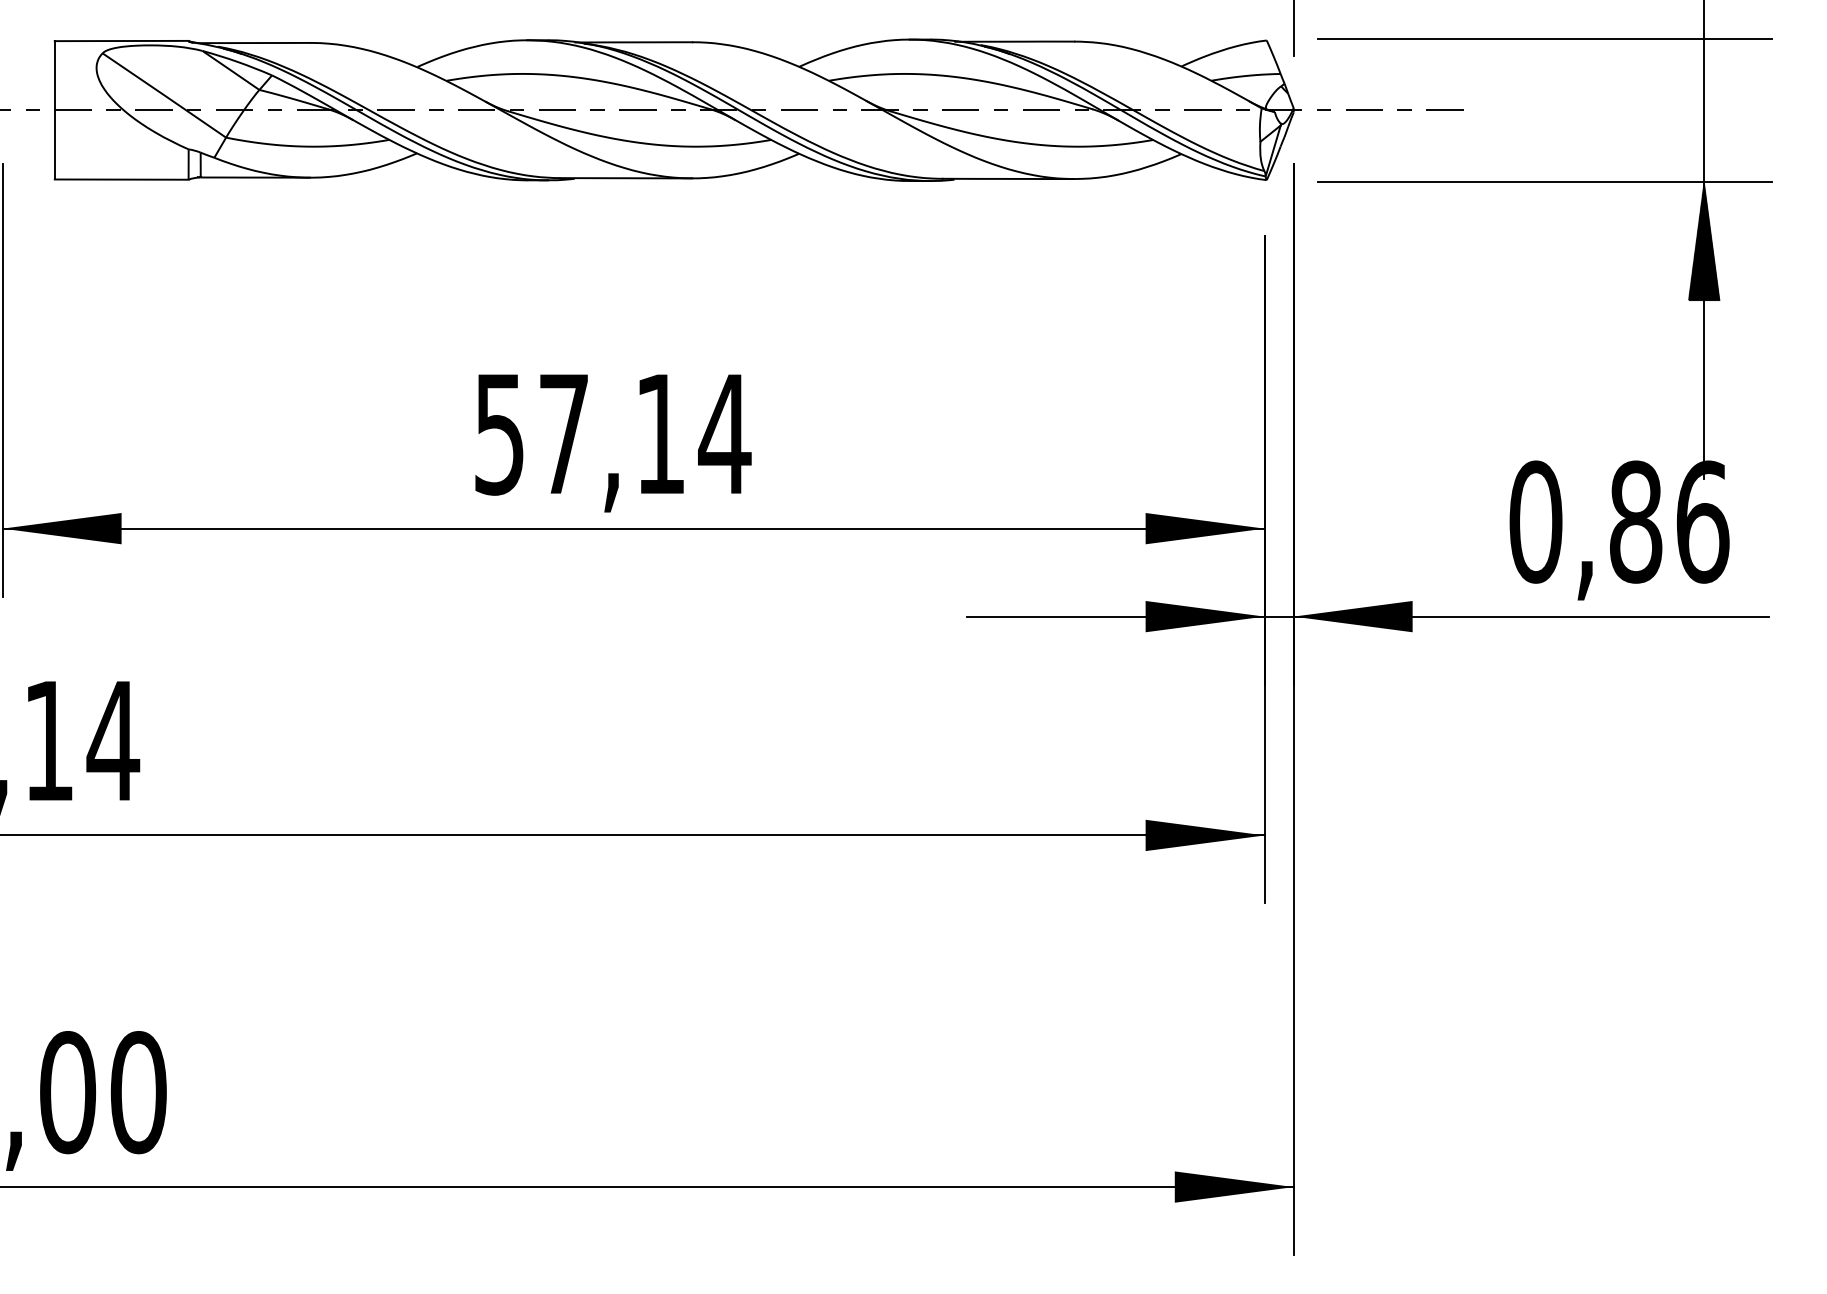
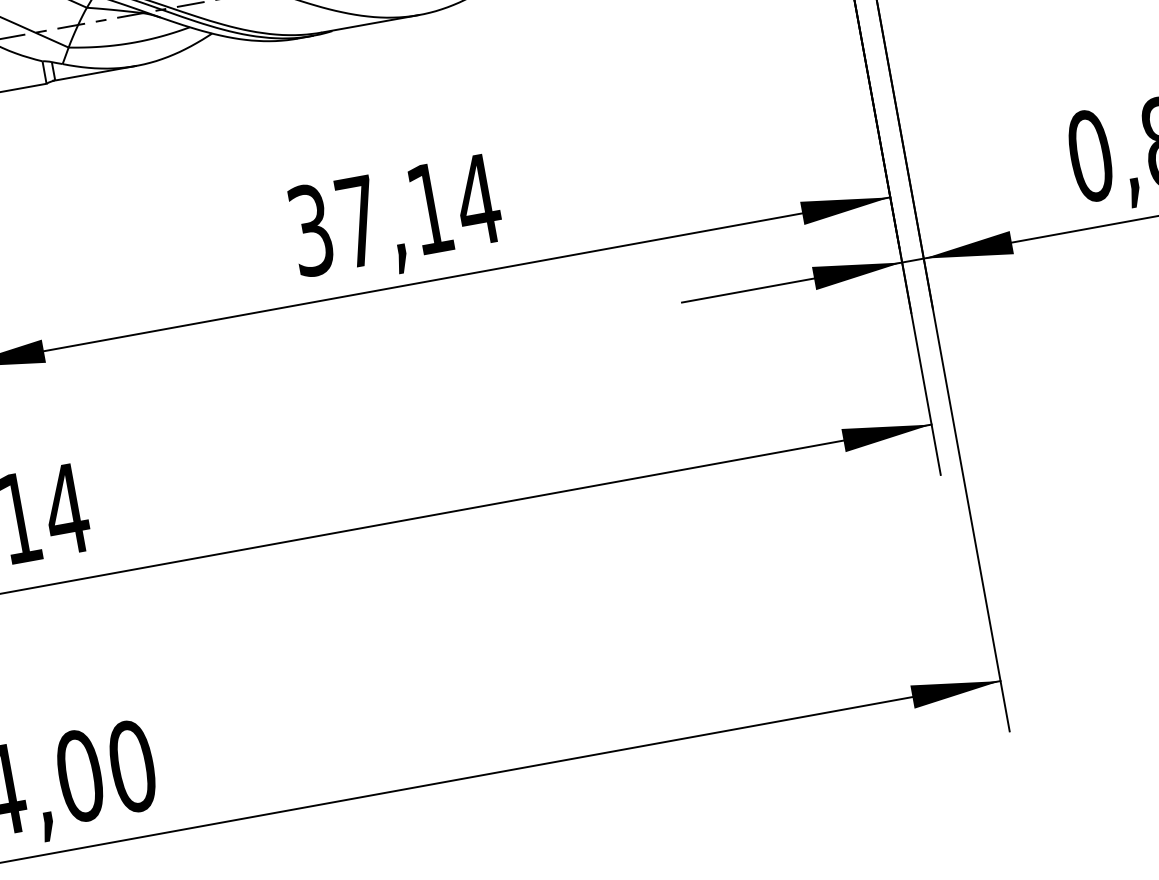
text: (499, 433) -> (310, 229), 57,14 -> 37,14

